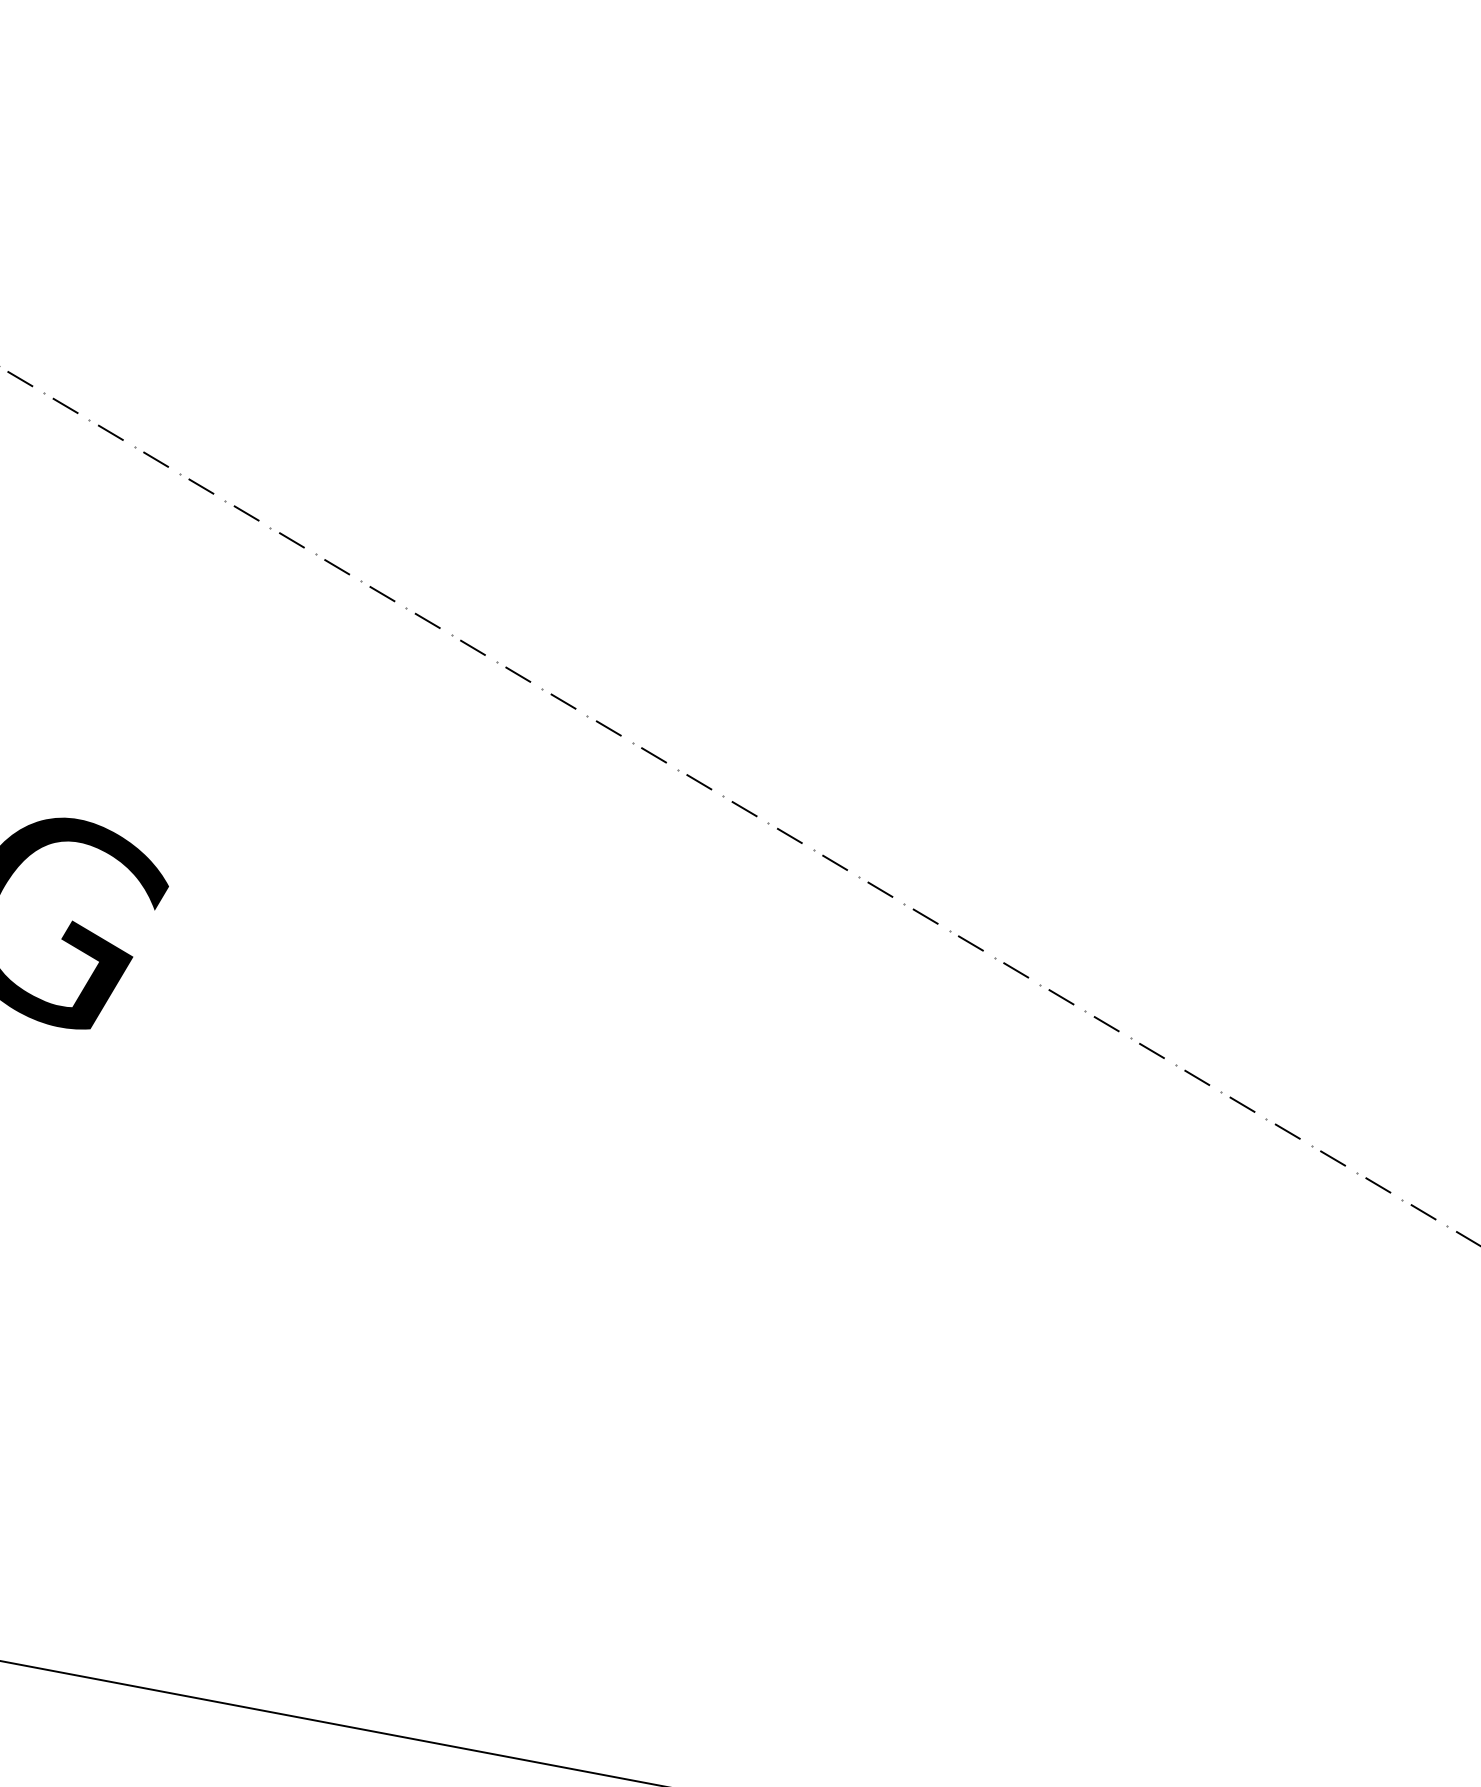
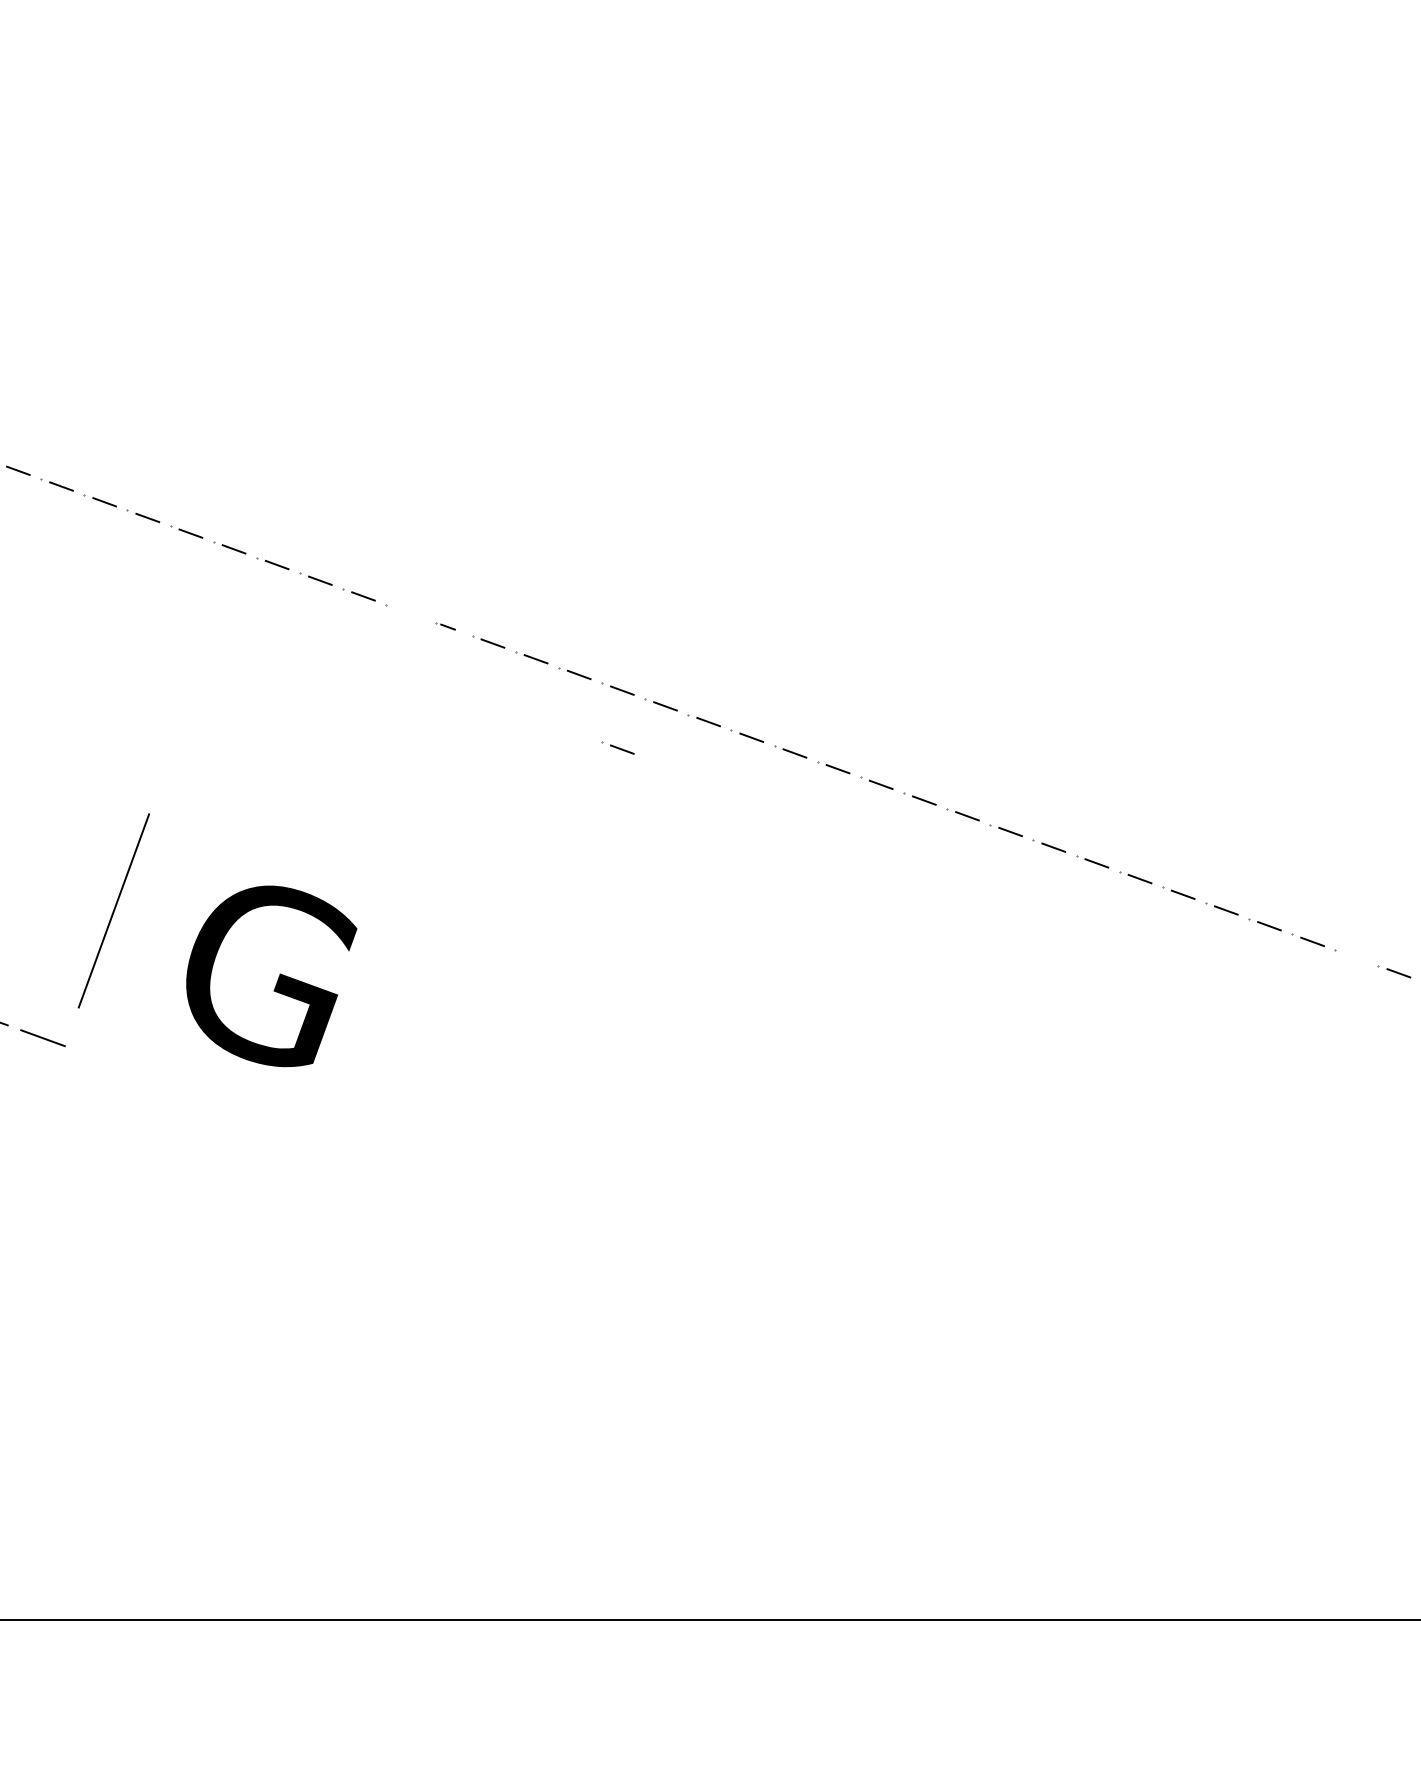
line: (291, 540) -> (406, 612), removed
part: (332, 563) -> (445, 625), size x0.6
part: (500, 737) -> (617, 747), added
line: (1287, 1131) -> (1355, 957), removed

